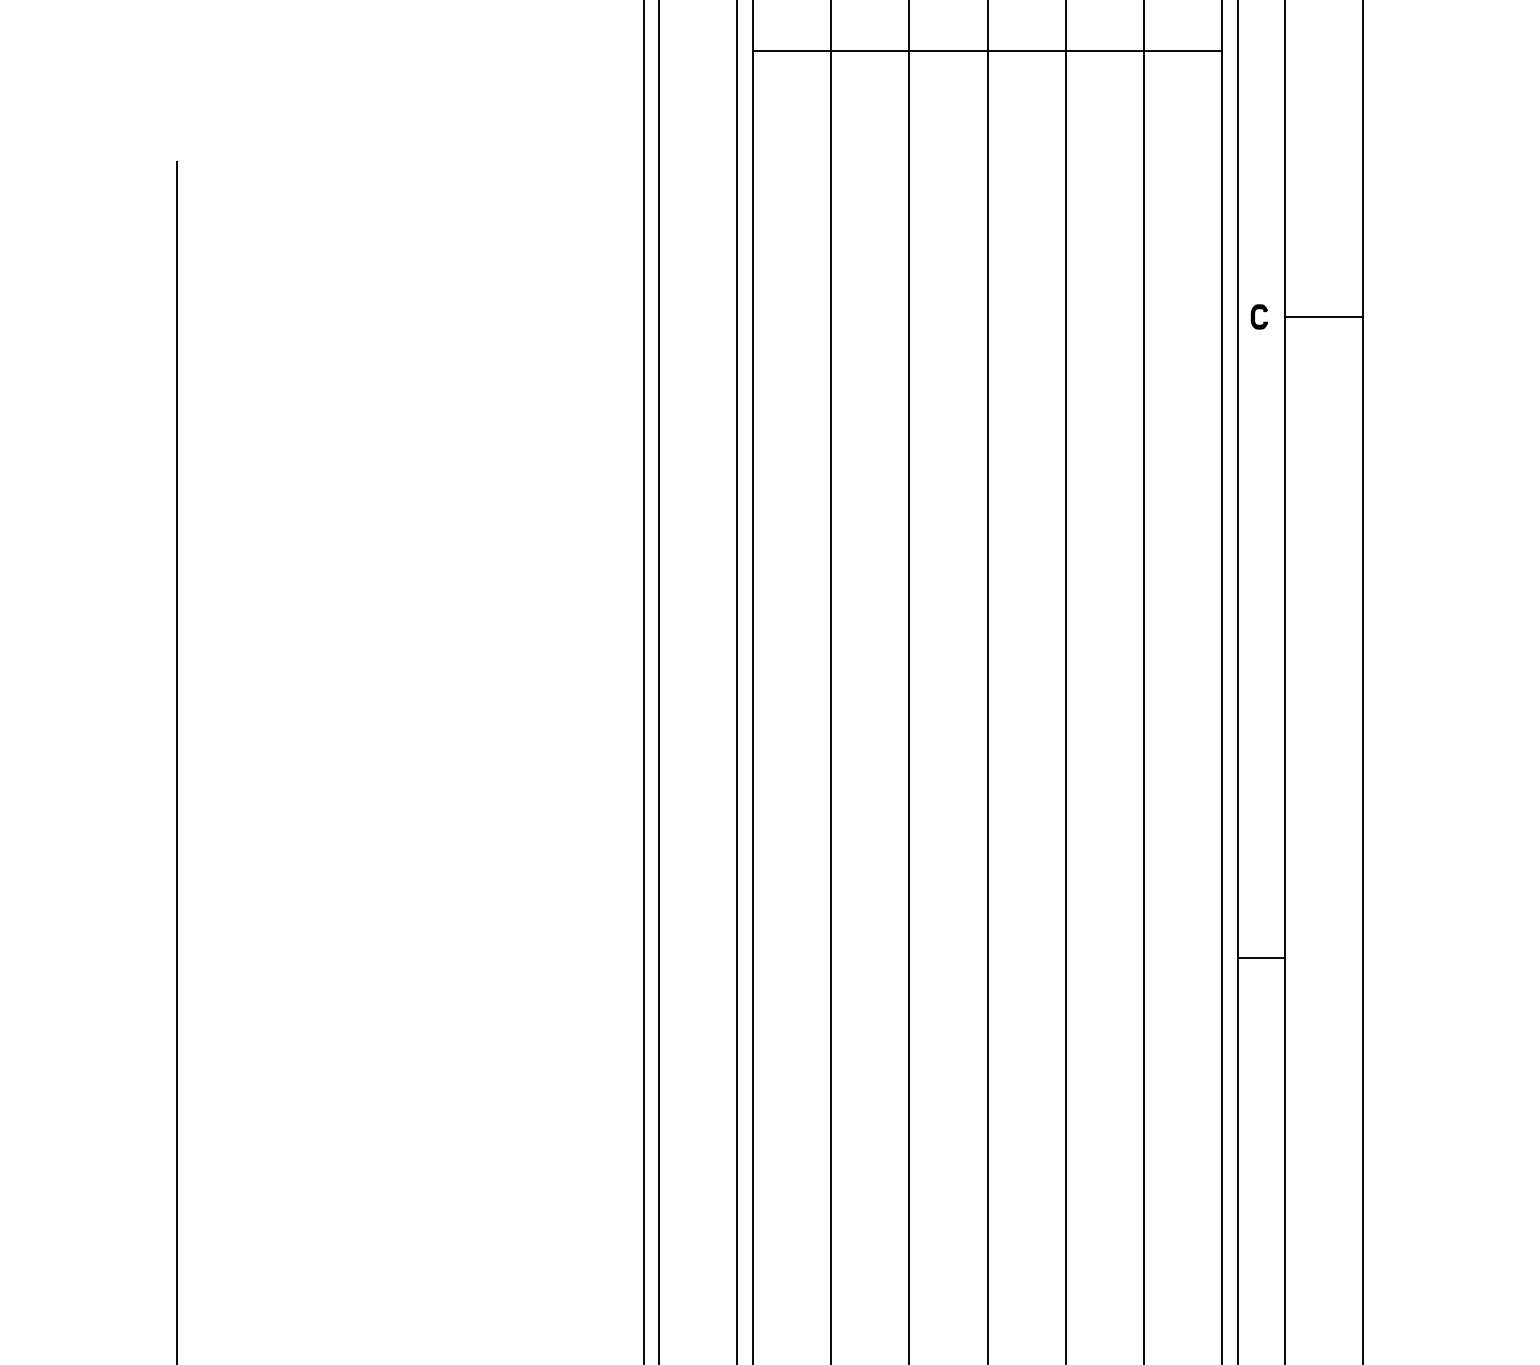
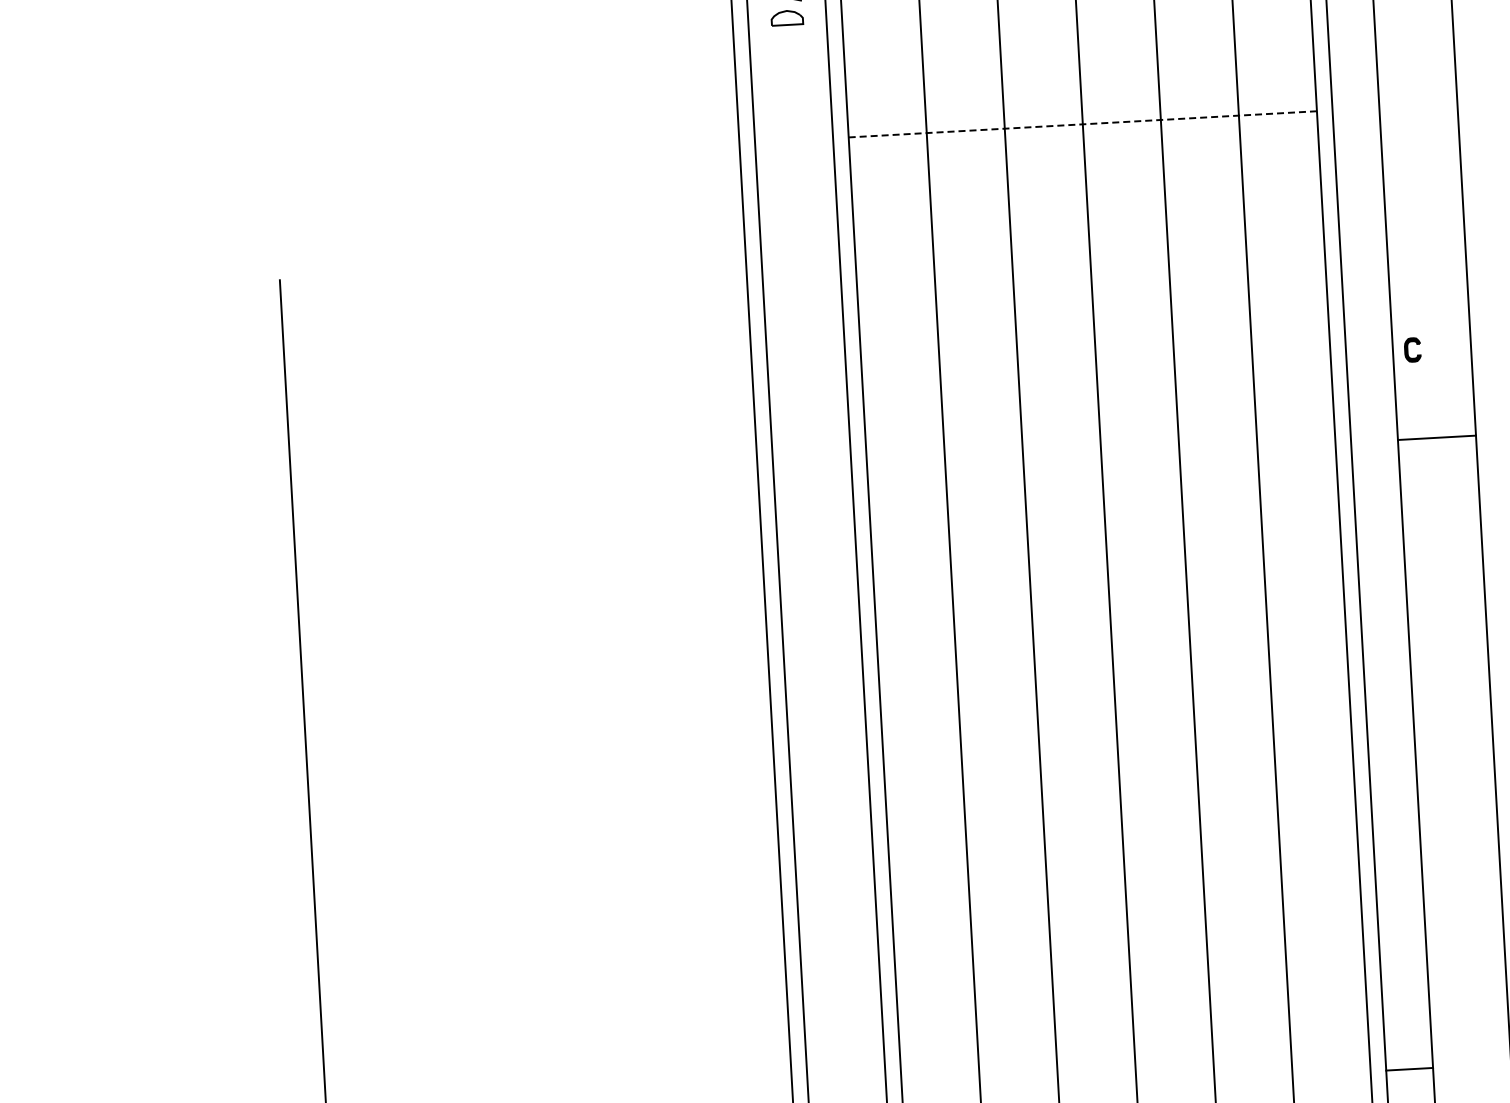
line: (987, 51) -> (1082, 124), solid -> dashed
part: (1258, 316) -> (1411, 349), moved
line: (1323, 316) -> (1436, 437), moved
line: (1260, 957) -> (1408, 1068), moved

